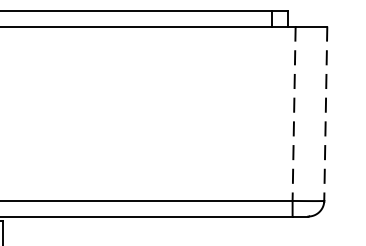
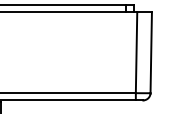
line: (294, 115) -> (136, 53), dashed -> solid
line: (326, 115) -> (151, 53), dashed -> solid

